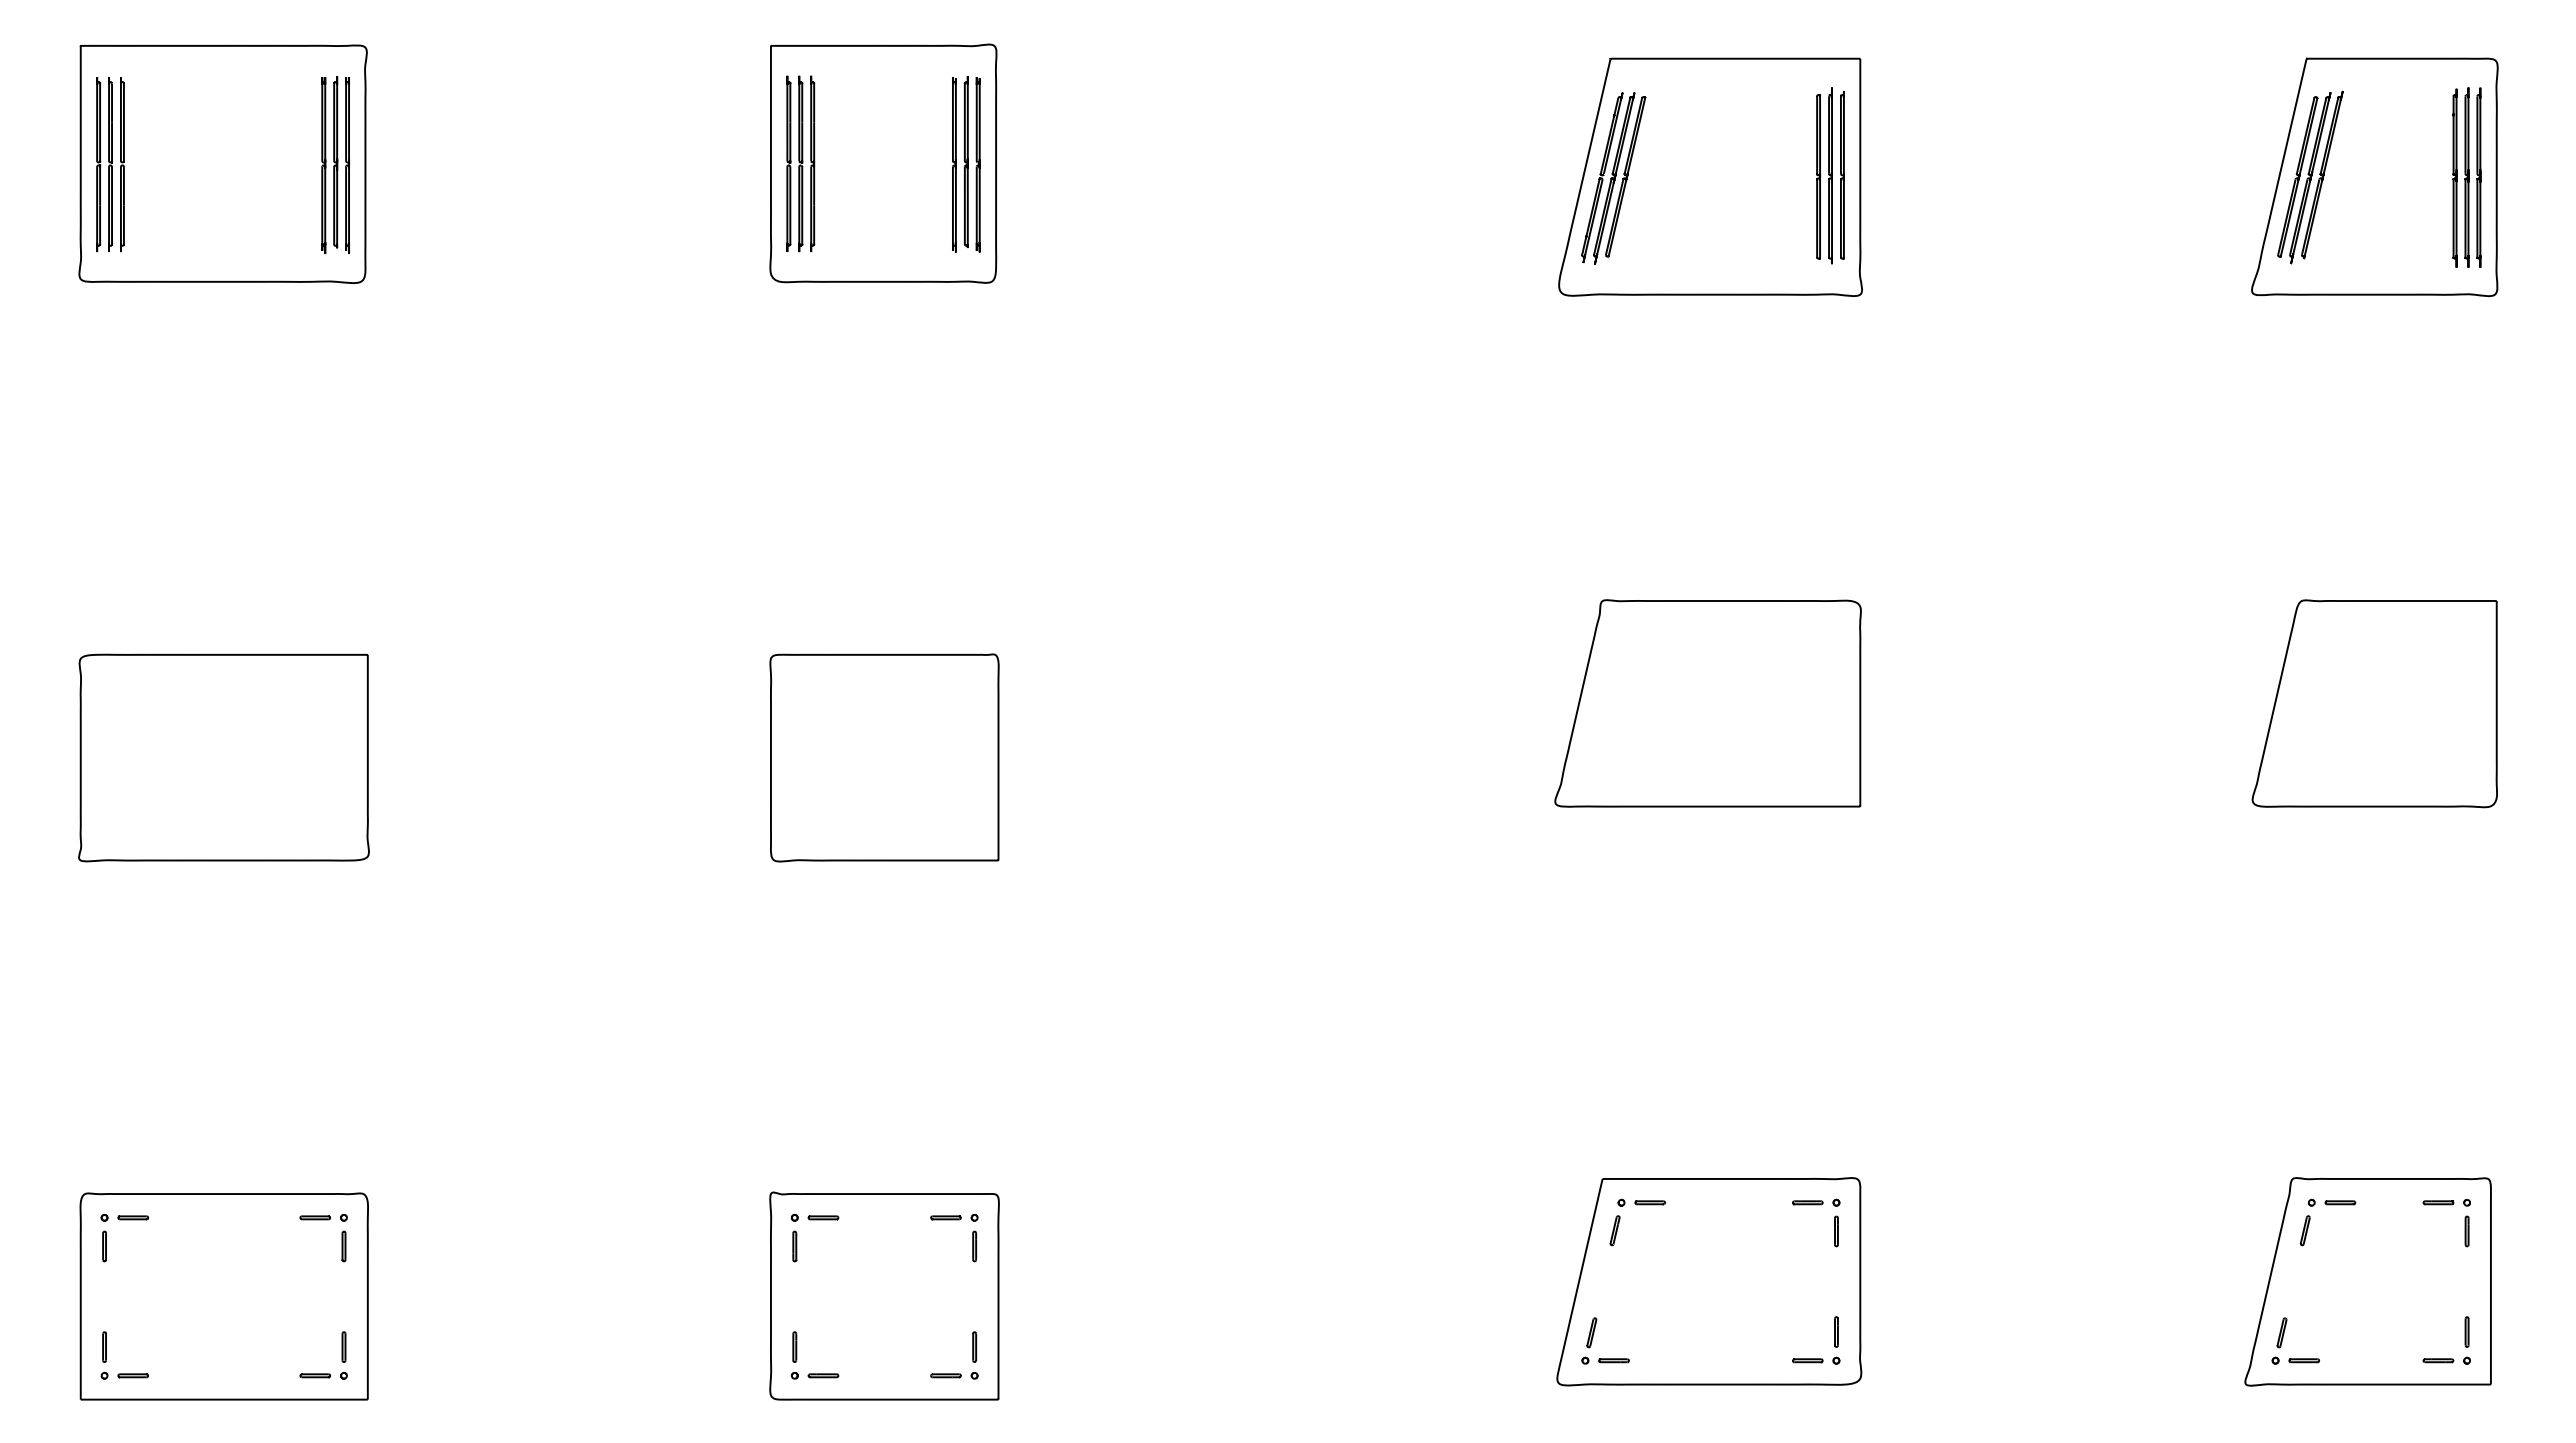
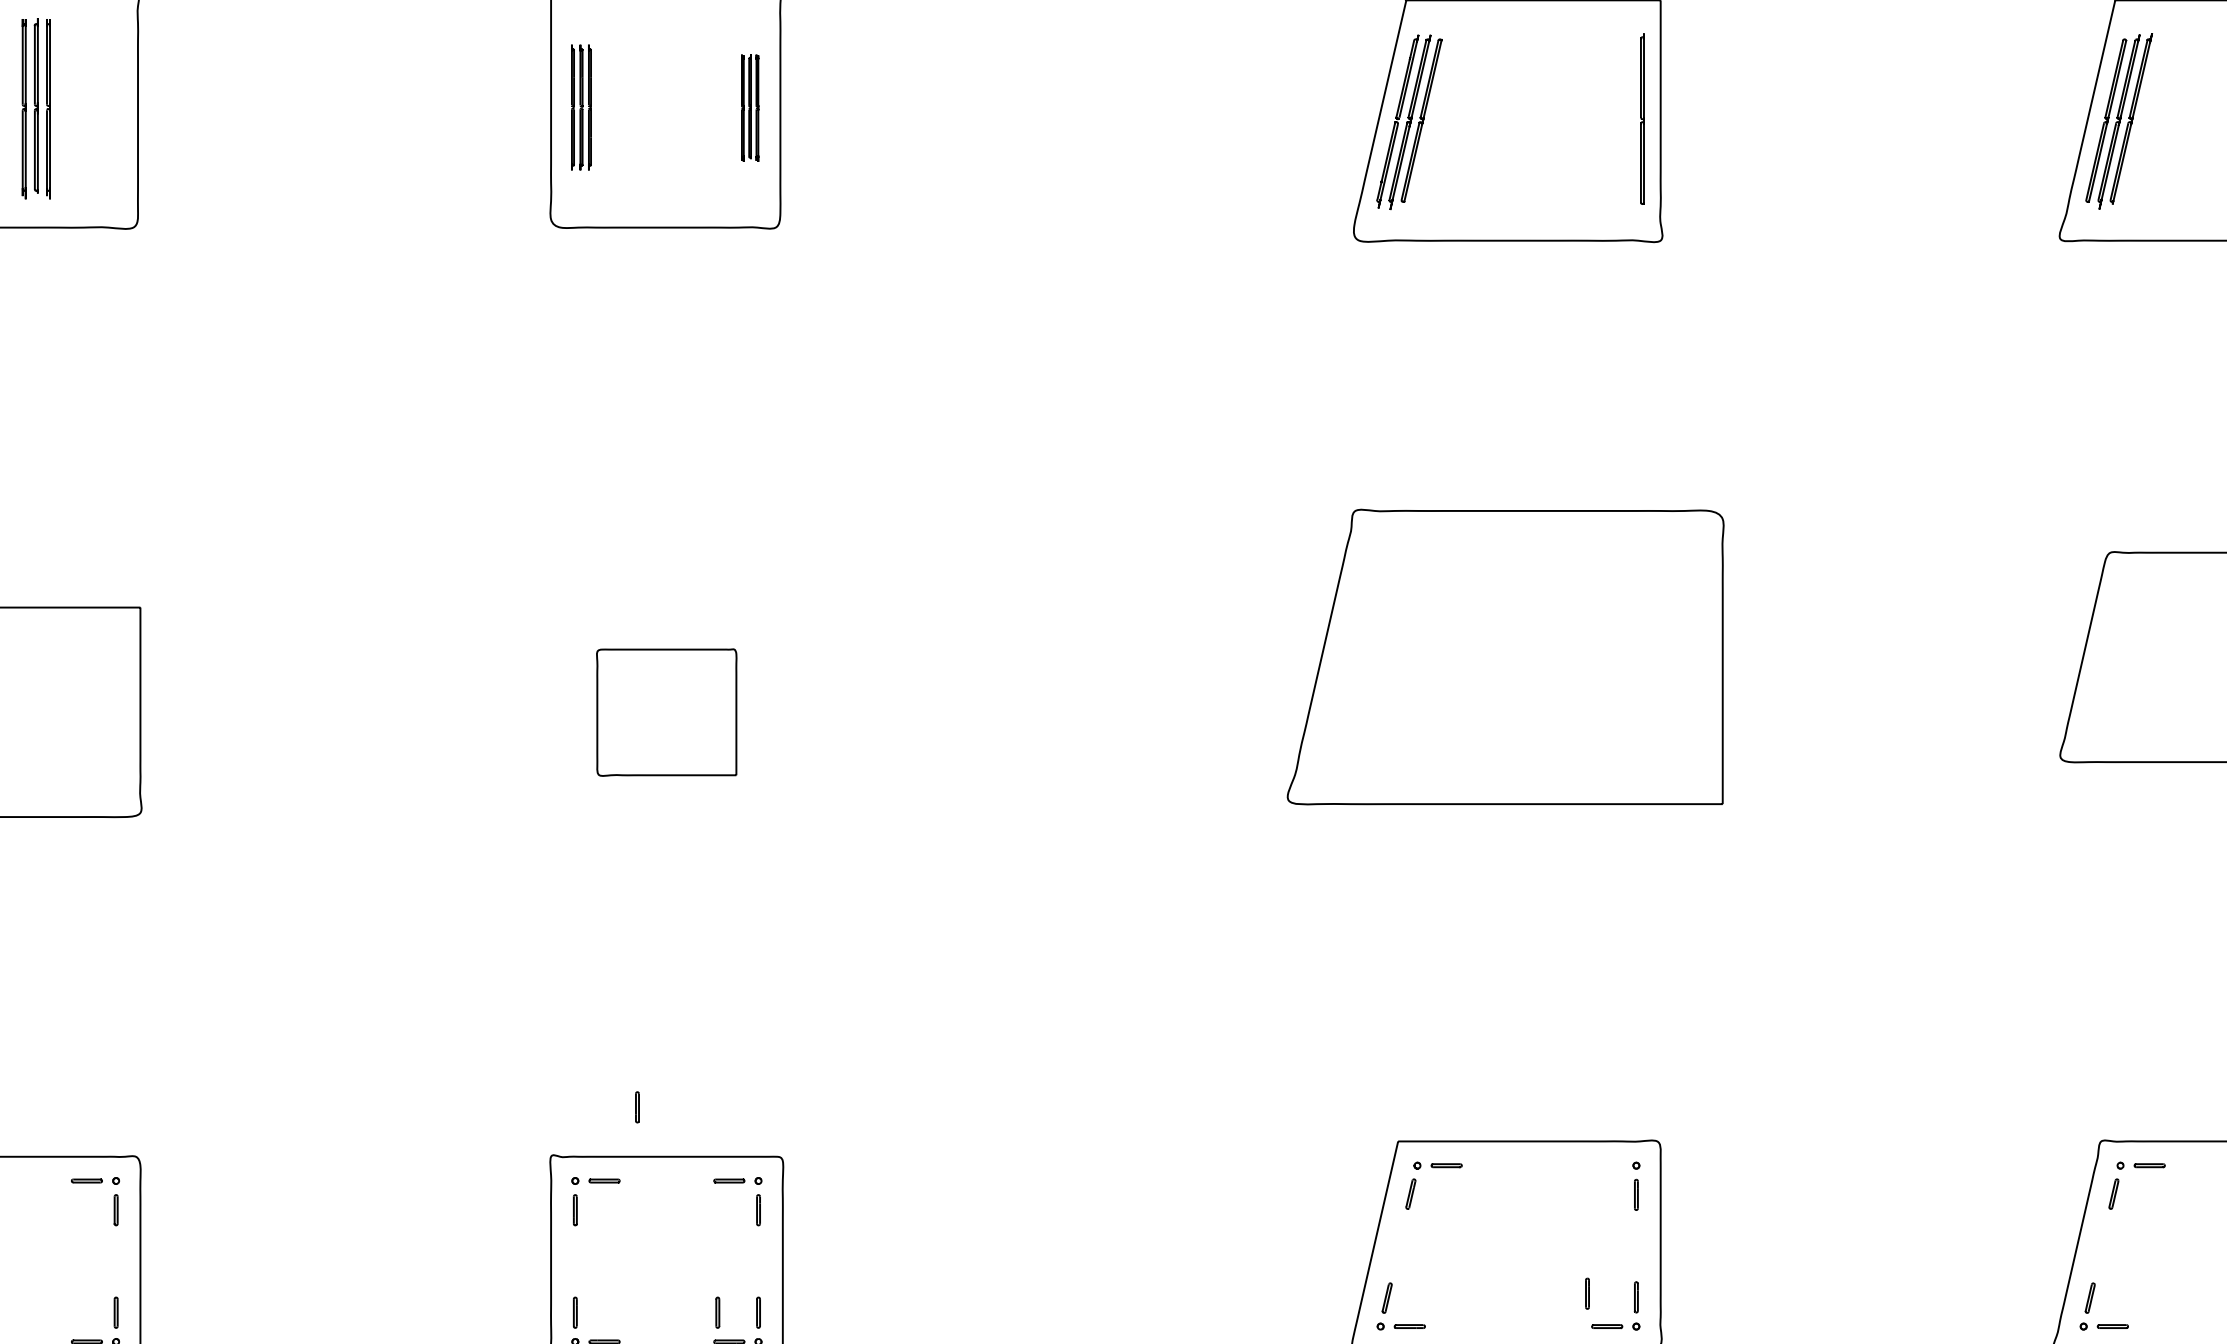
part: (800, 163) -> (581, 107), size x0.7
part: (335, 164) -> (36, 108), moved
part: (966, 164) -> (750, 108), size x0.6
part: (1824, 175) -> (1624, 119), removed
part: (1707, 703) -> (1505, 657), size x1.4
part: (884, 757) -> (666, 712), size x0.6
part: (855, 1145) -> (637, 1107), added
part: (1807, 1202) -> (1606, 1165), removed
line: (1787, 1328) -> (1586, 1293), added
part: (934, 1346) -> (717, 1312), added

